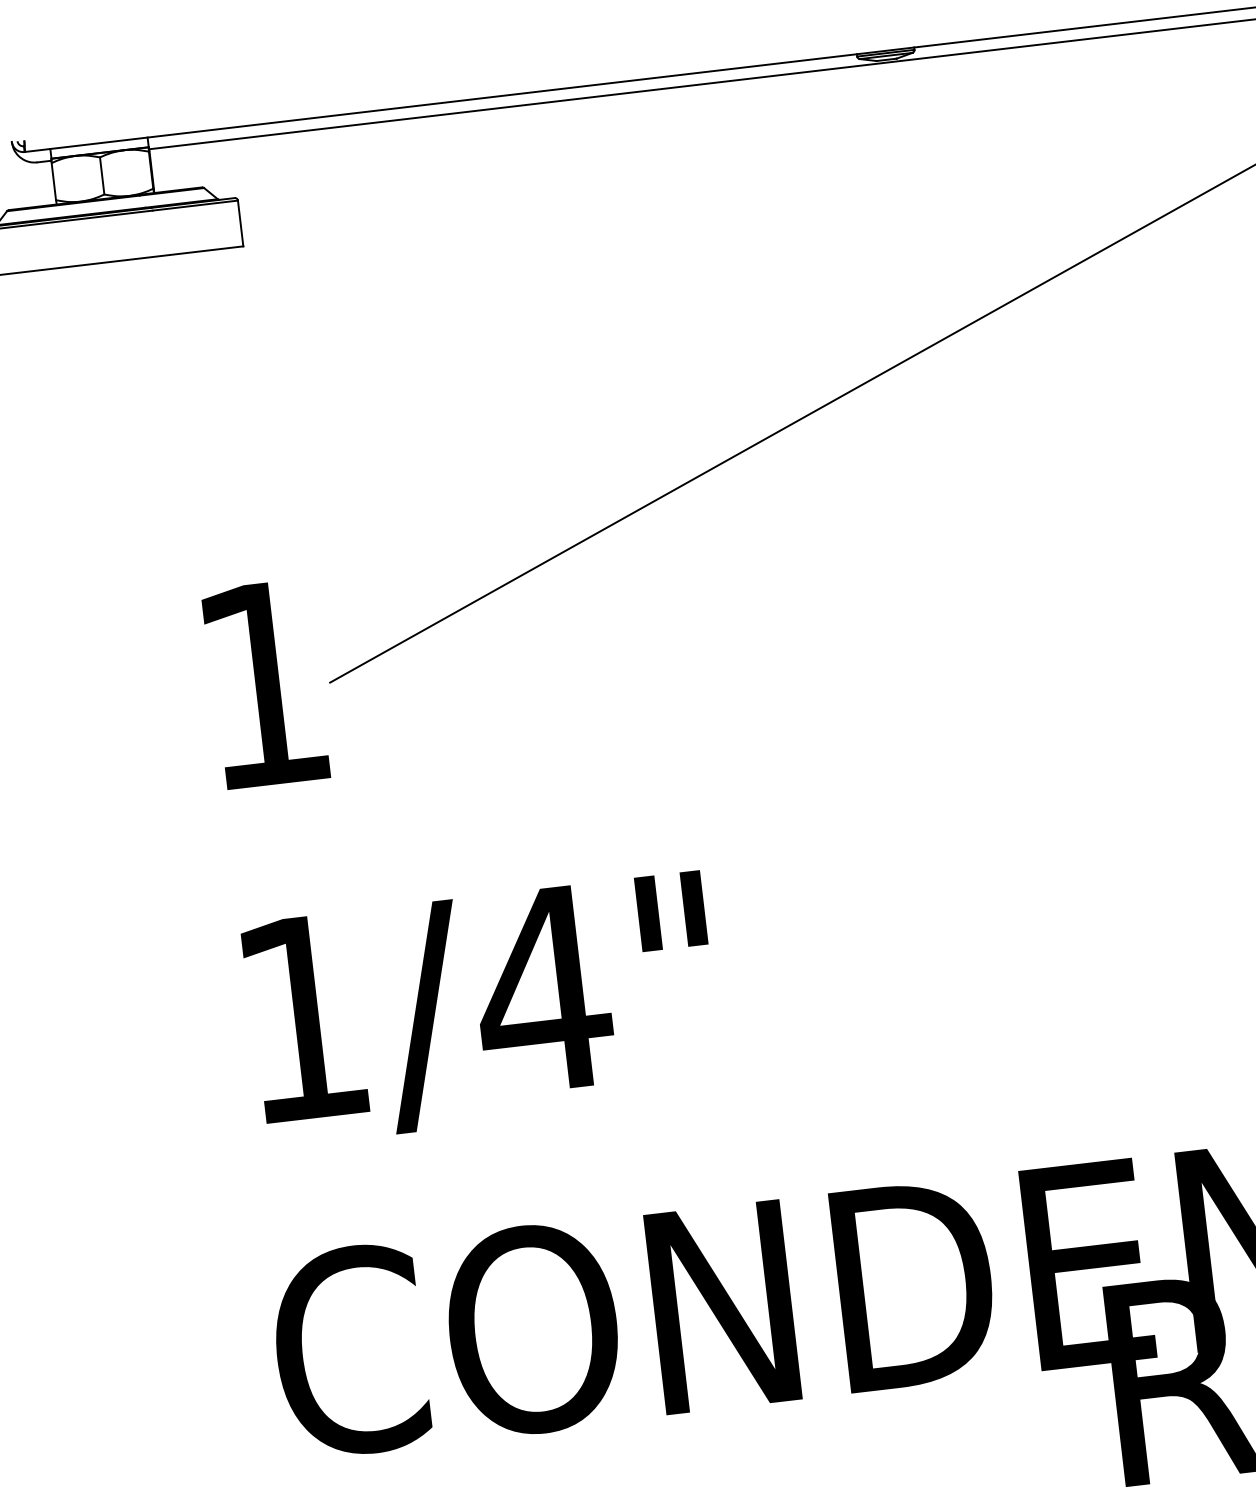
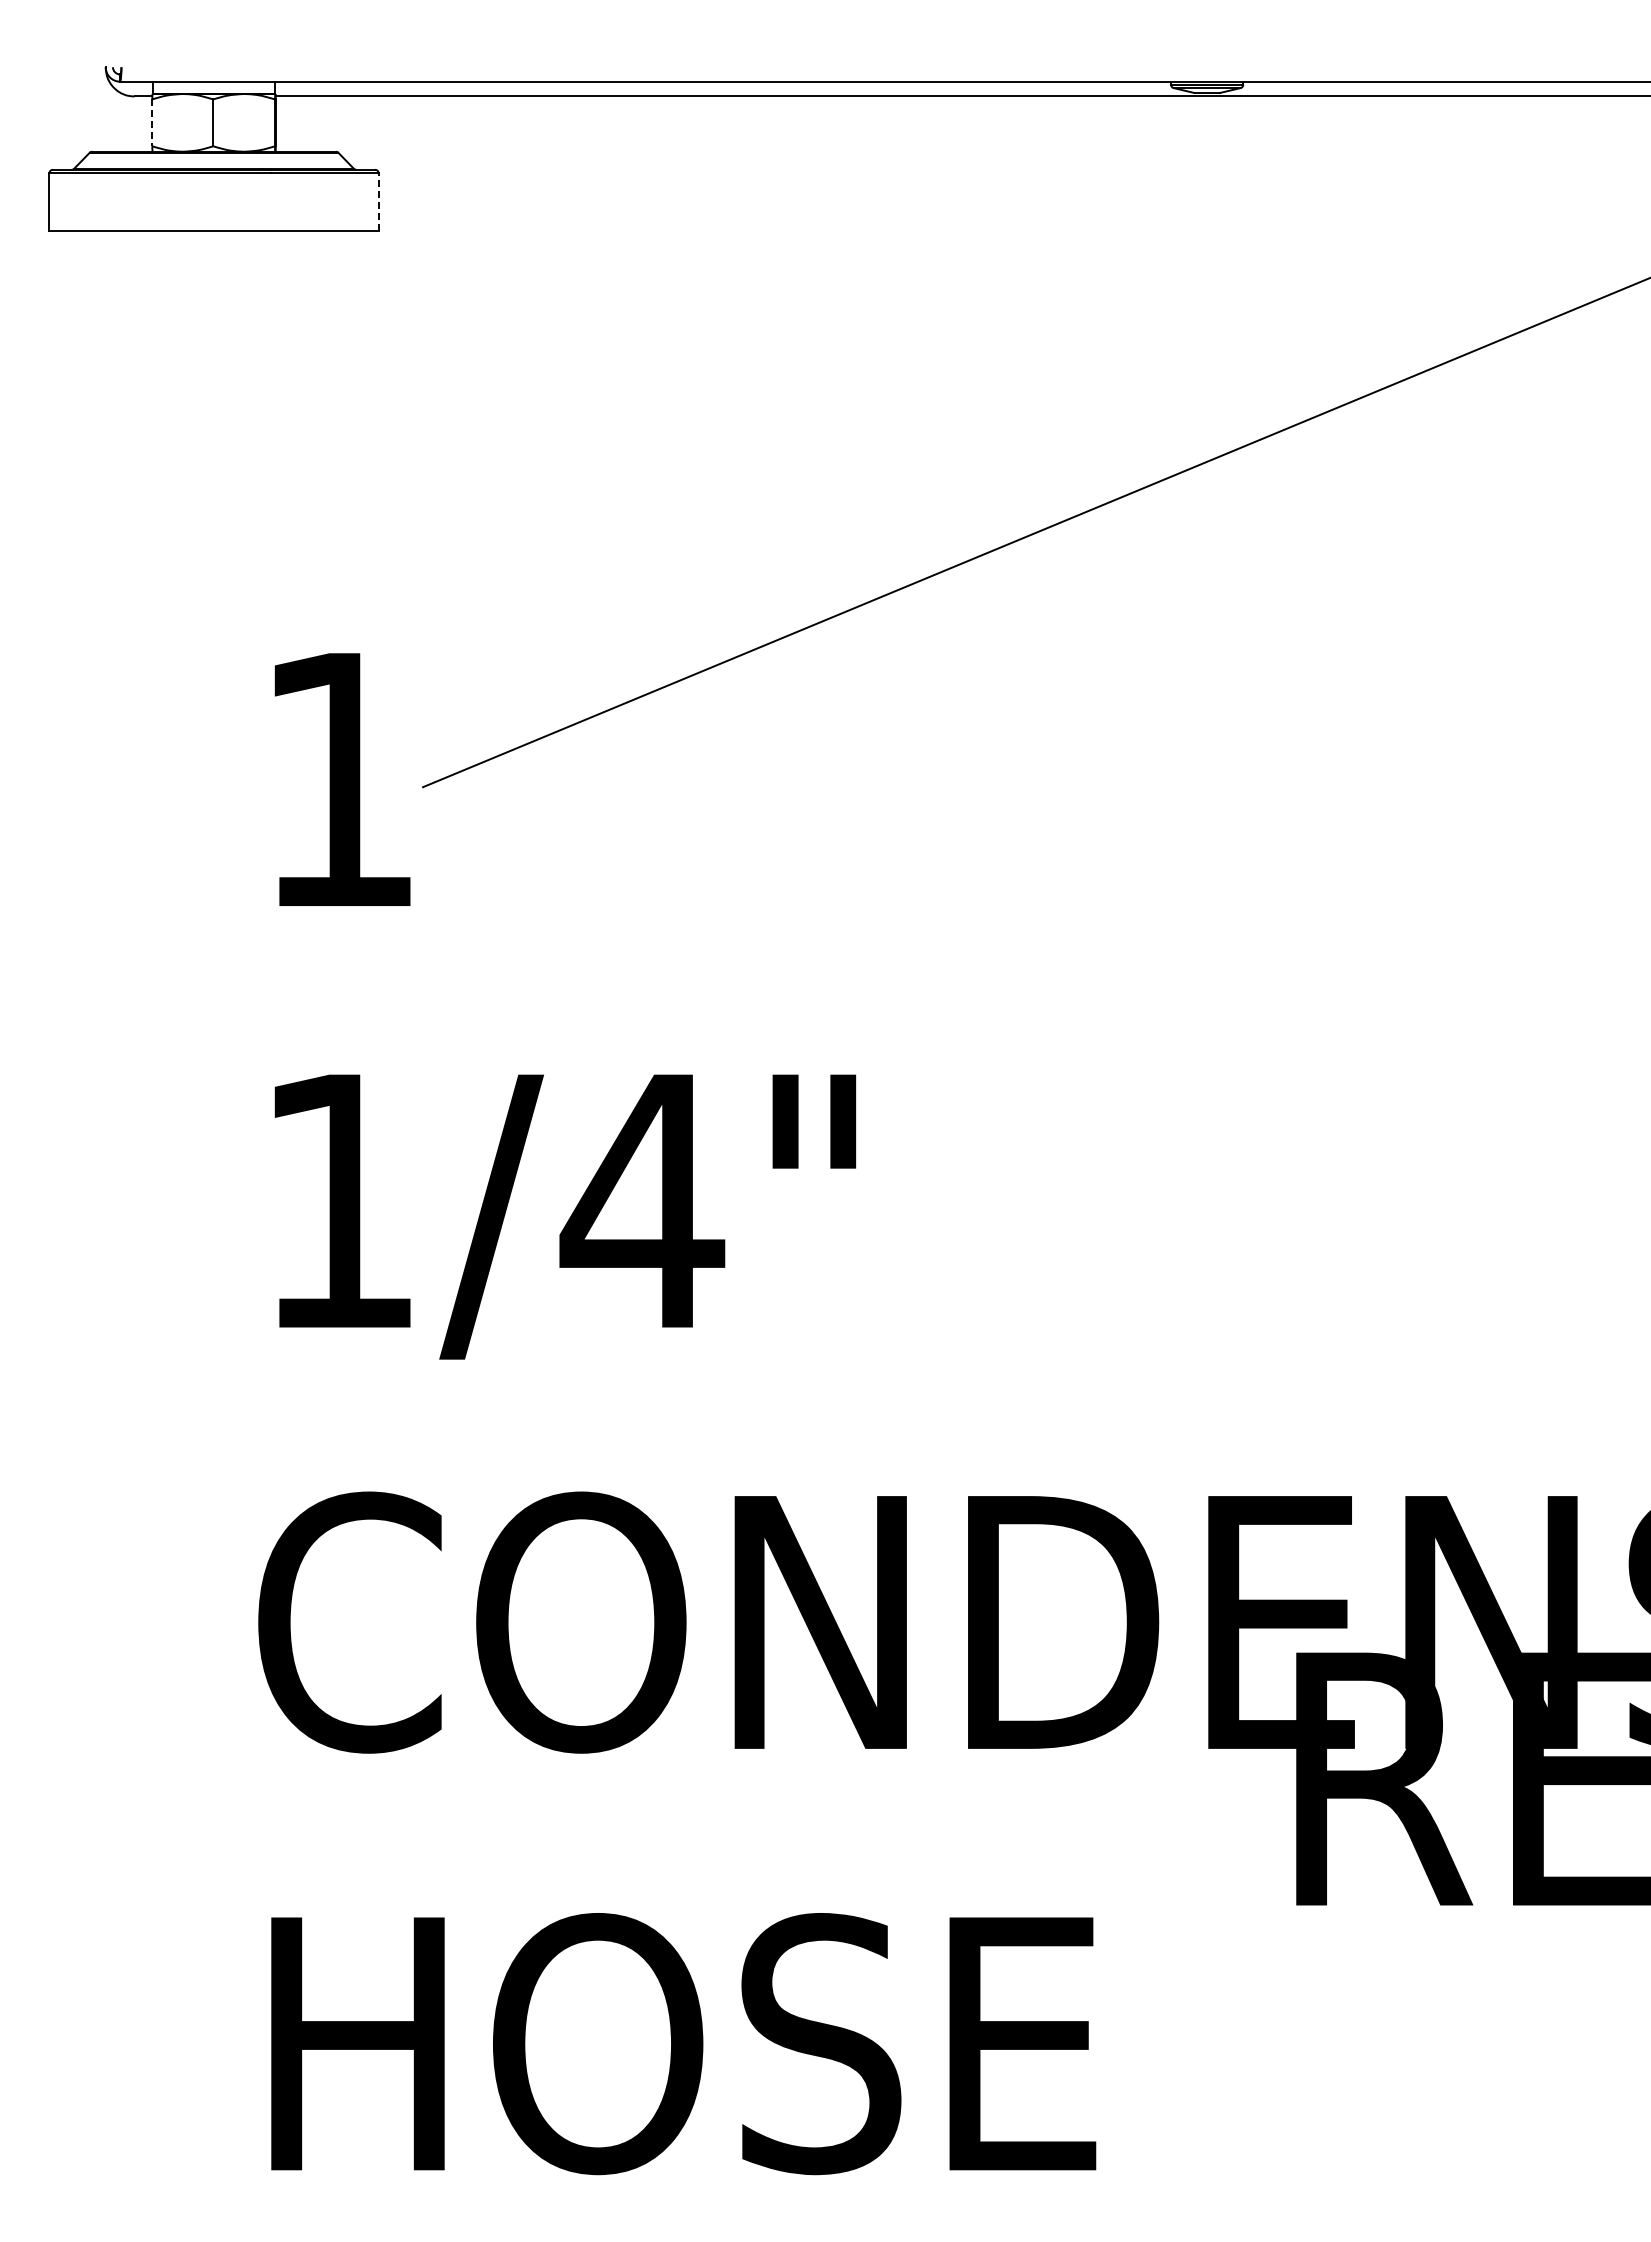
line: (54, 182) -> (152, 123), solid -> dashed
line: (240, 223) -> (378, 202), solid -> dashed

